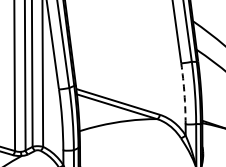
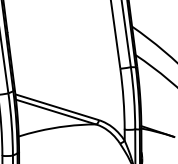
arc: (184, 93) -> (123, 98), dashed -> solid

